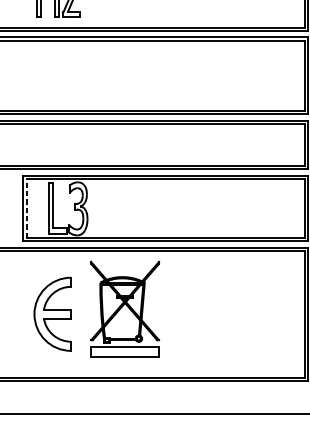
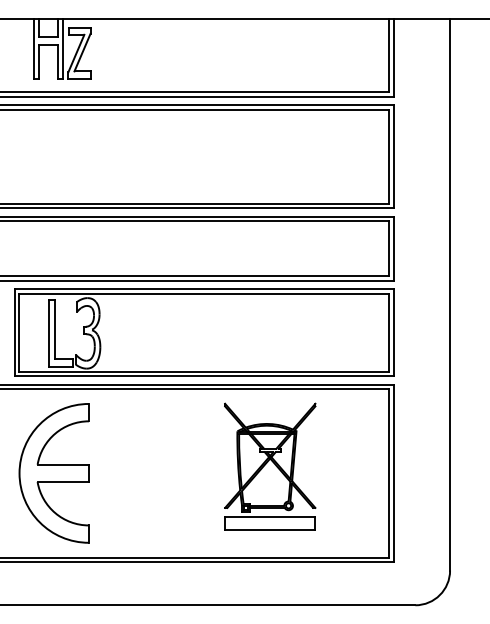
line: (26, 208) -> (19, 332), dashed -> solid
part: (125, 309) -> (270, 466), moved
part: (52, 314) -> (53, 473), size x1.43

